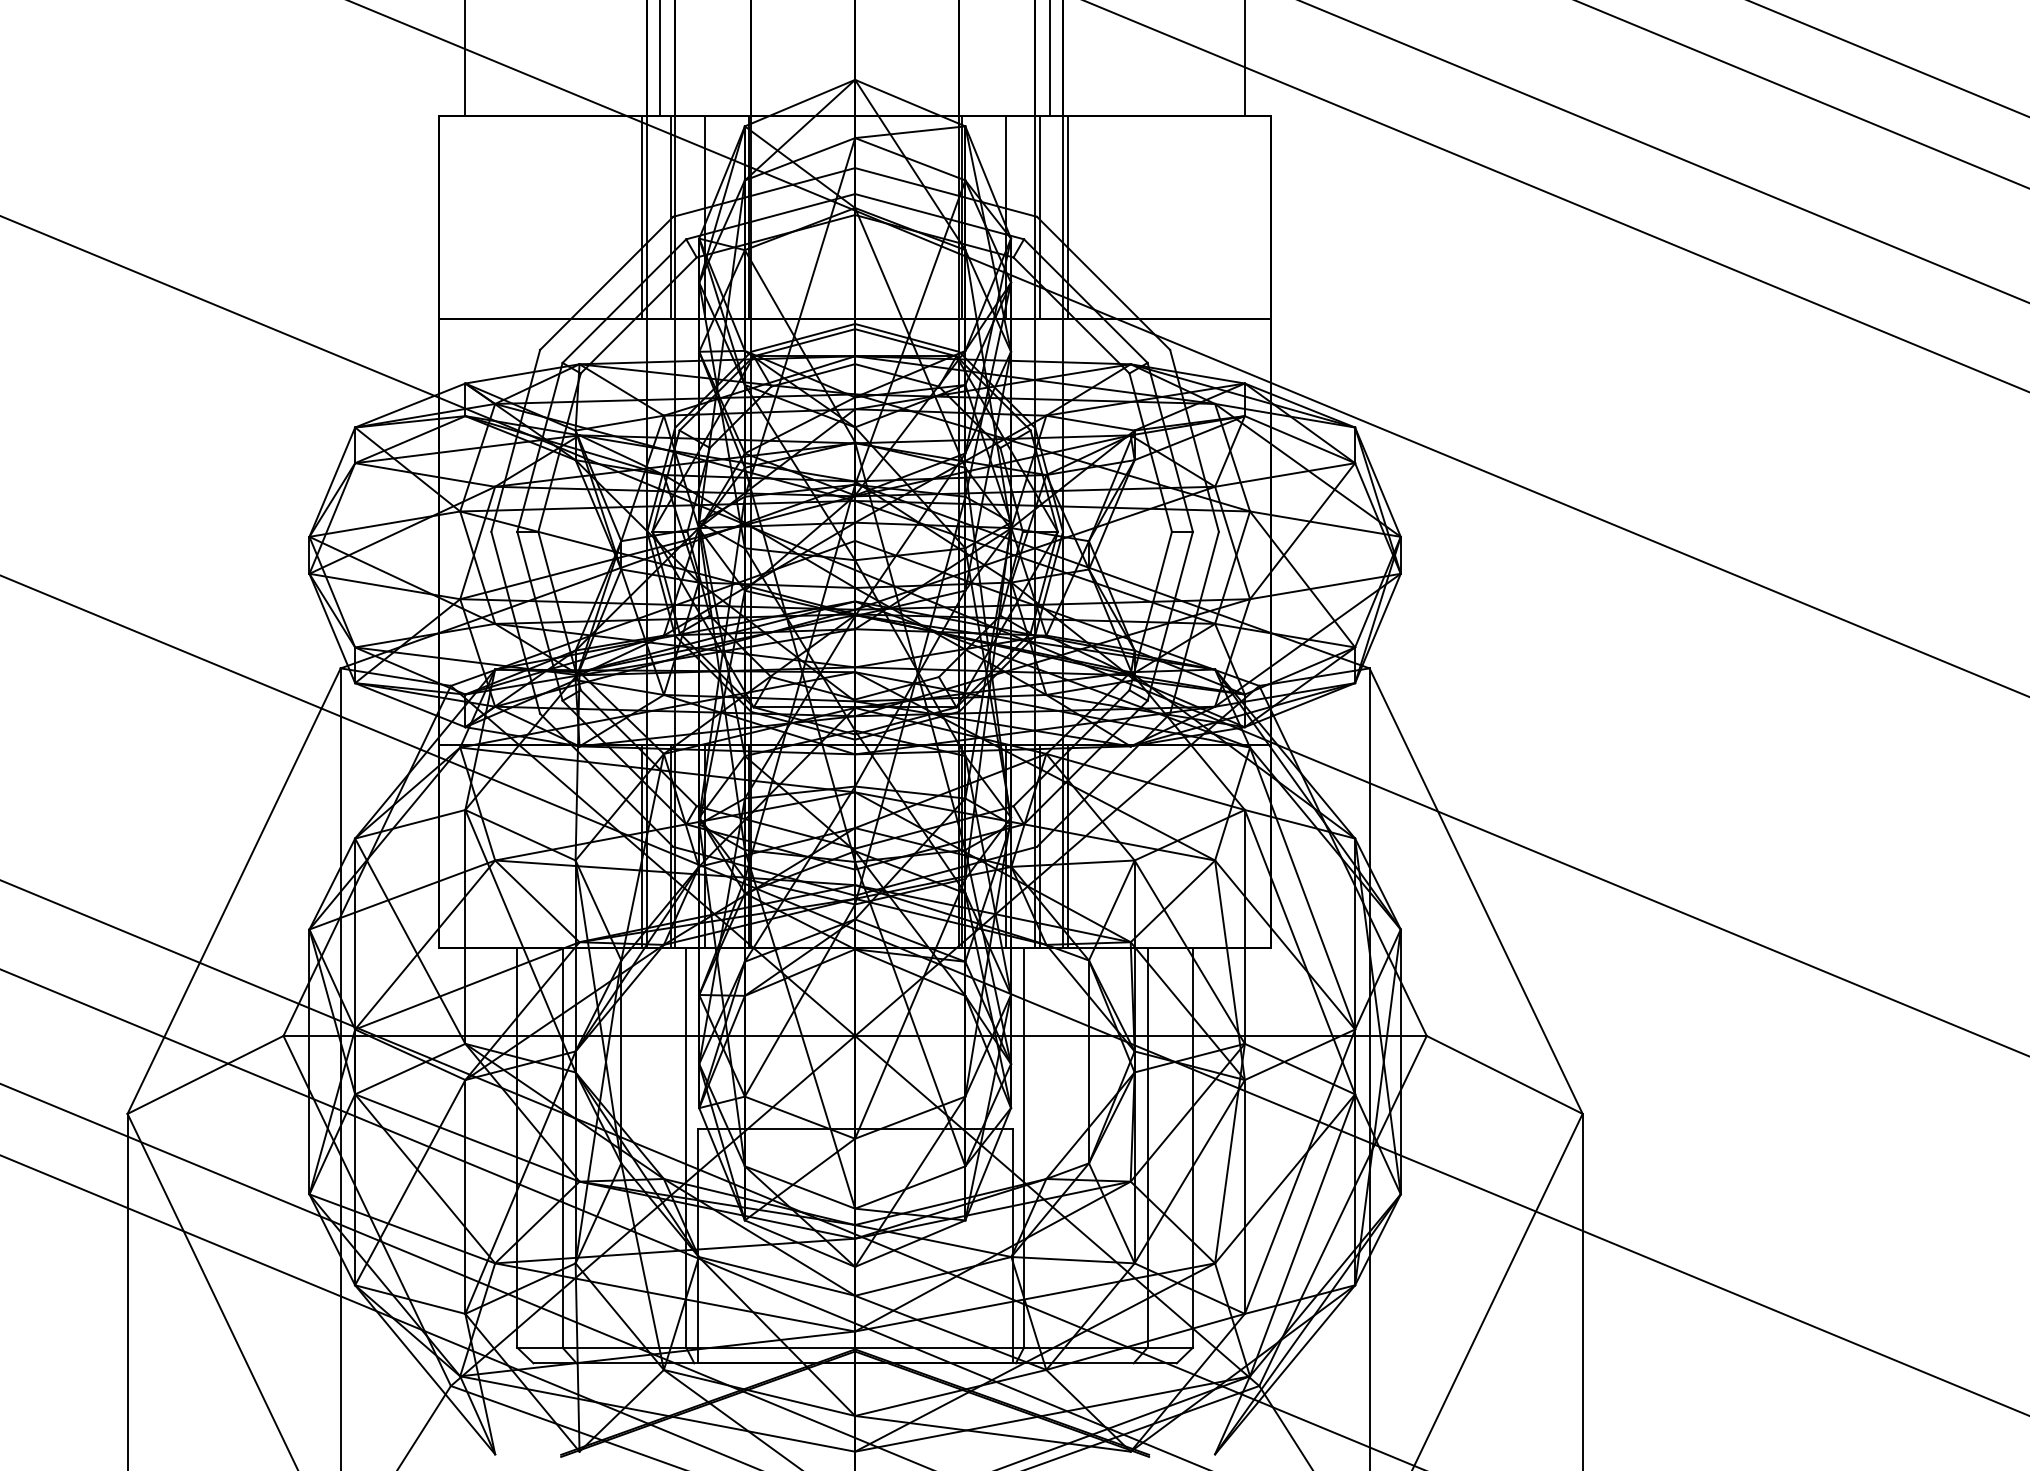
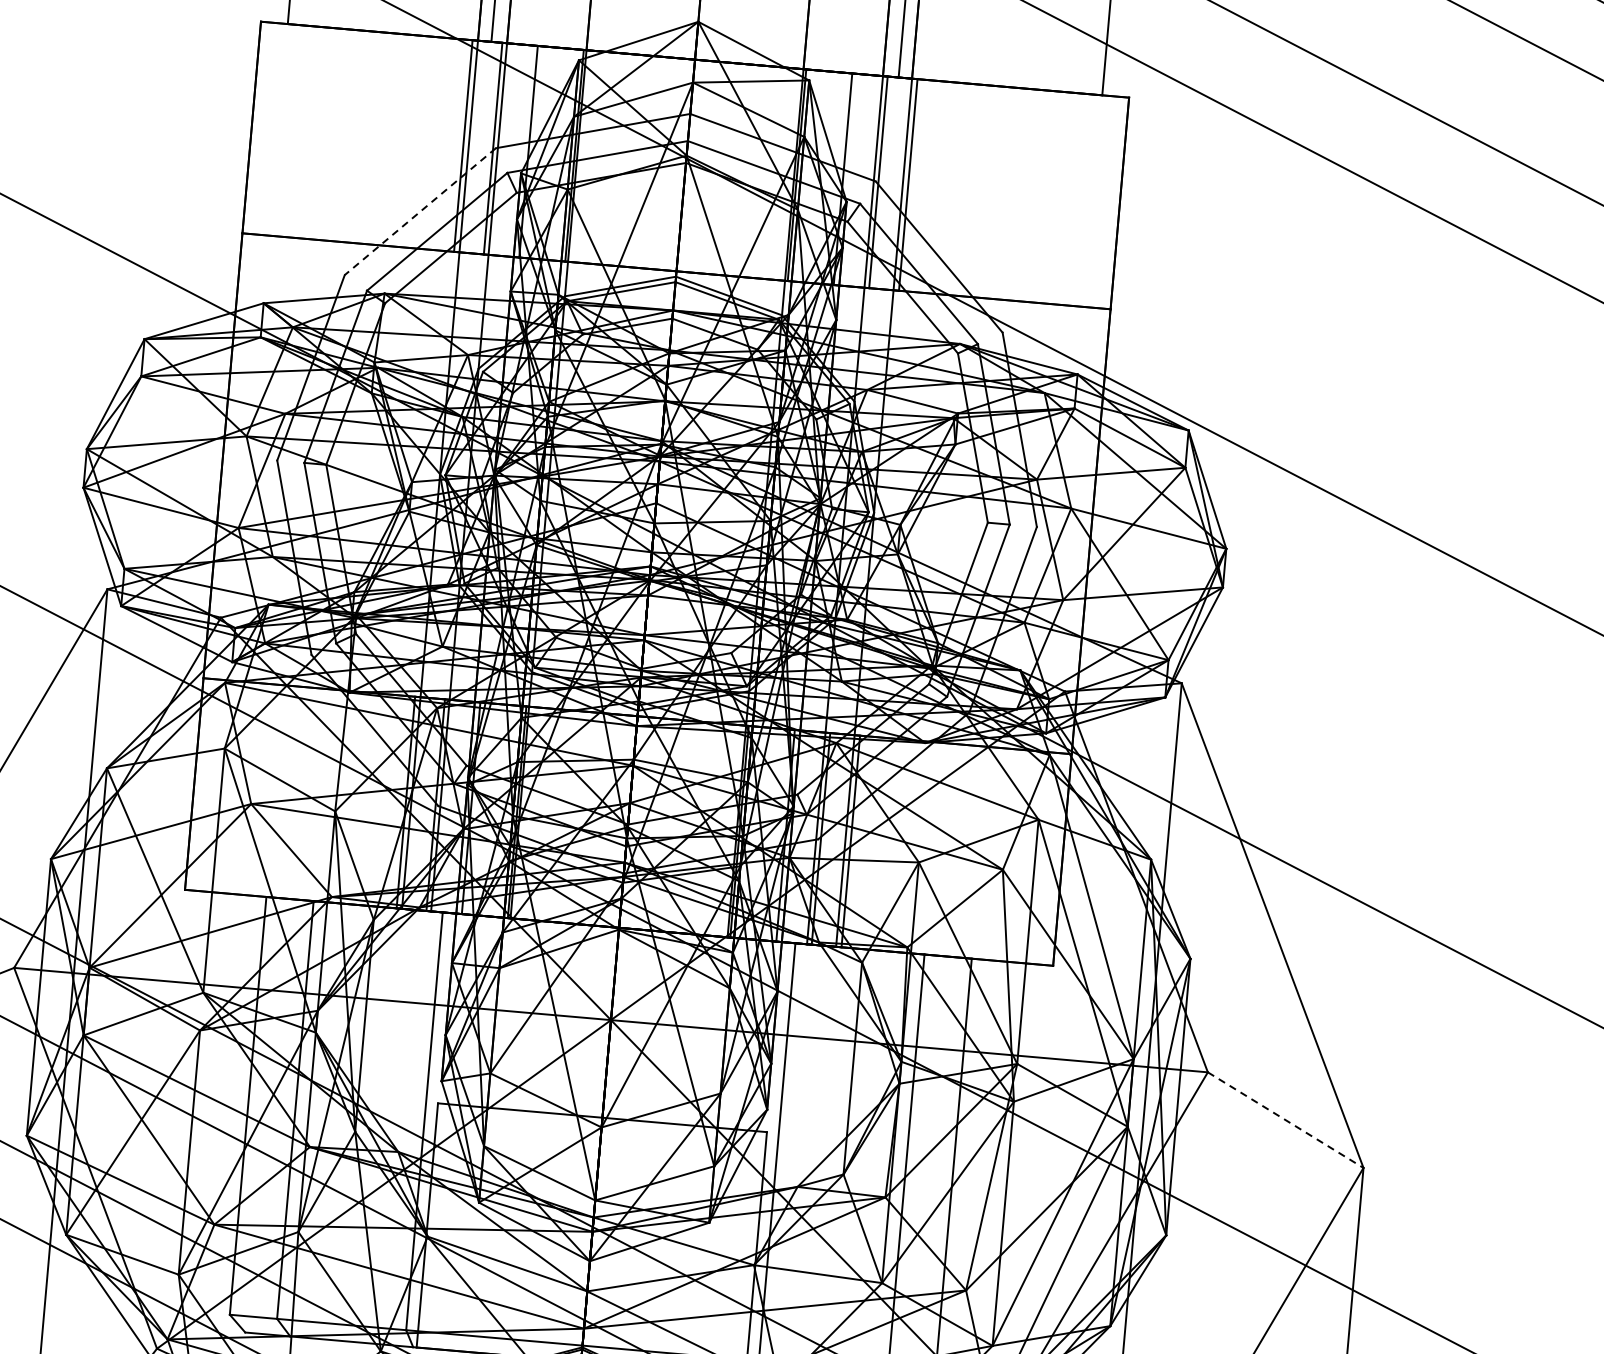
line: (606, 283) -> (420, 211), solid -> dashed
line: (1505, 1075) -> (1286, 1120), solid -> dashed

